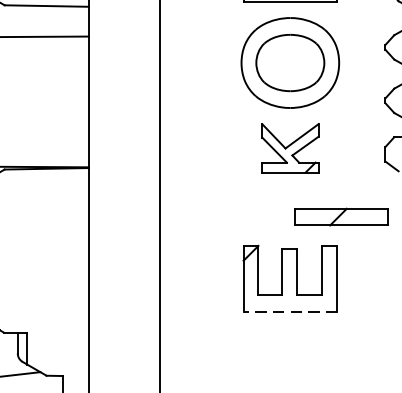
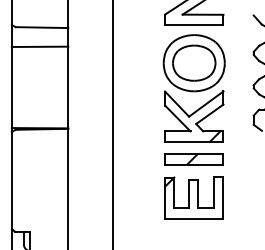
part: (290, 148) -> (194, 116), size x1.67
part: (340, 217) -> (193, 159), moved
line: (289, 311) -> (193, 218), dashed -> solid

